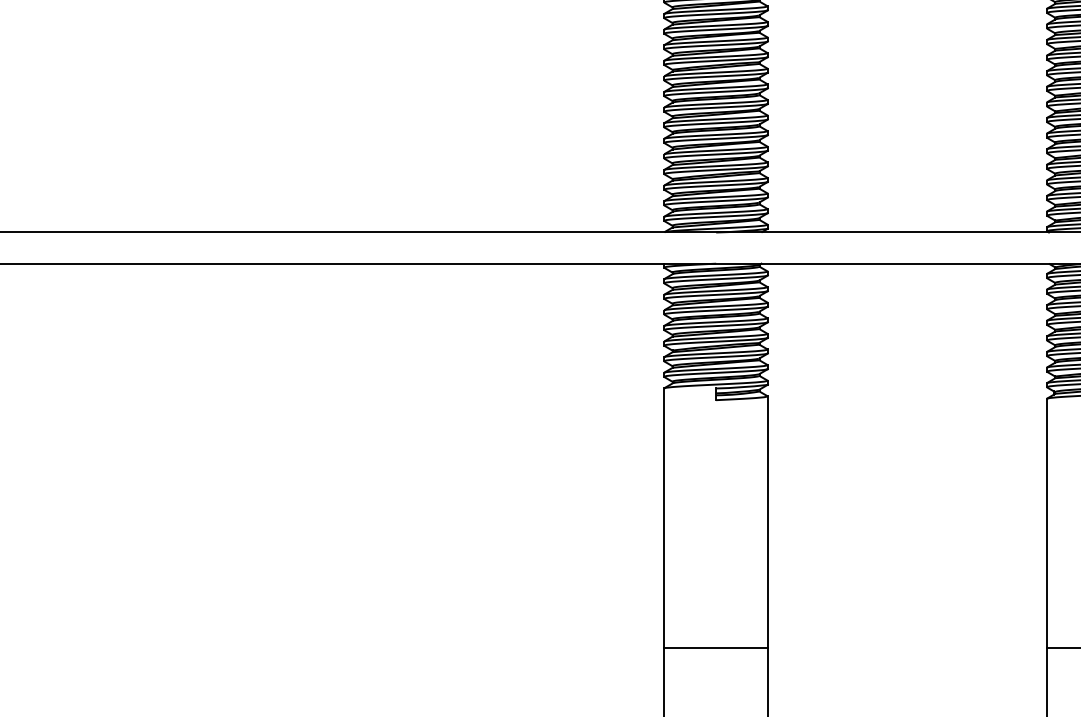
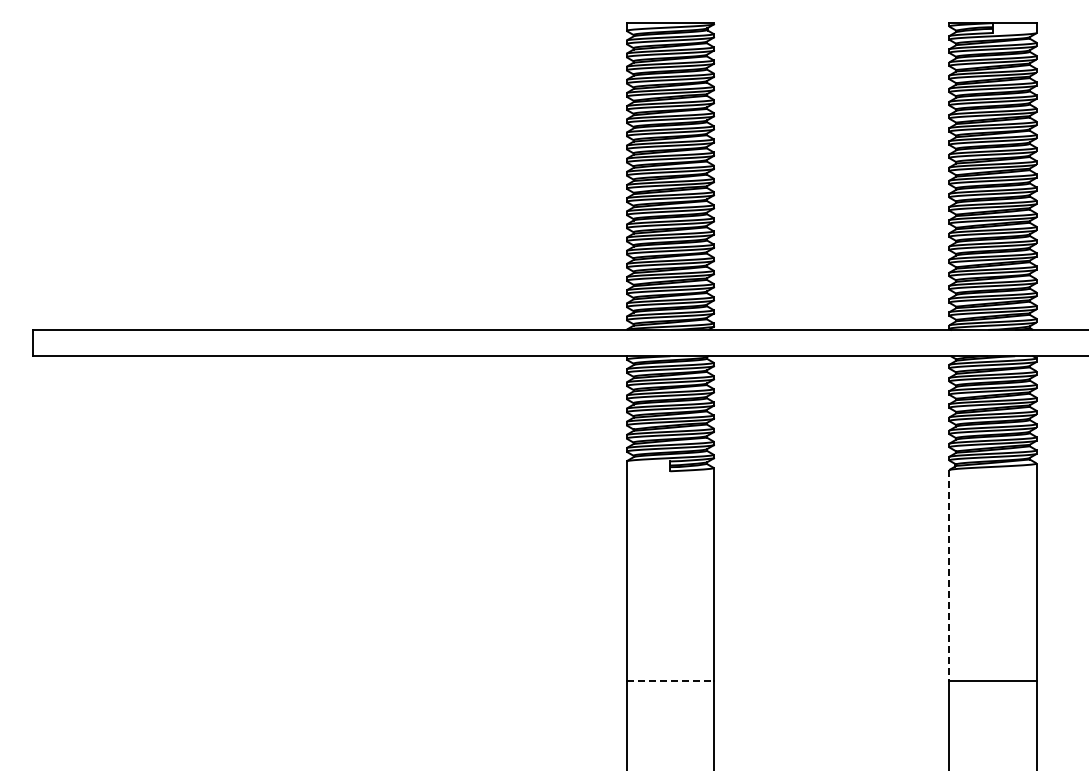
line: (1047, 523) -> (949, 575), solid -> dashed
line: (716, 648) -> (670, 680), solid -> dashed

